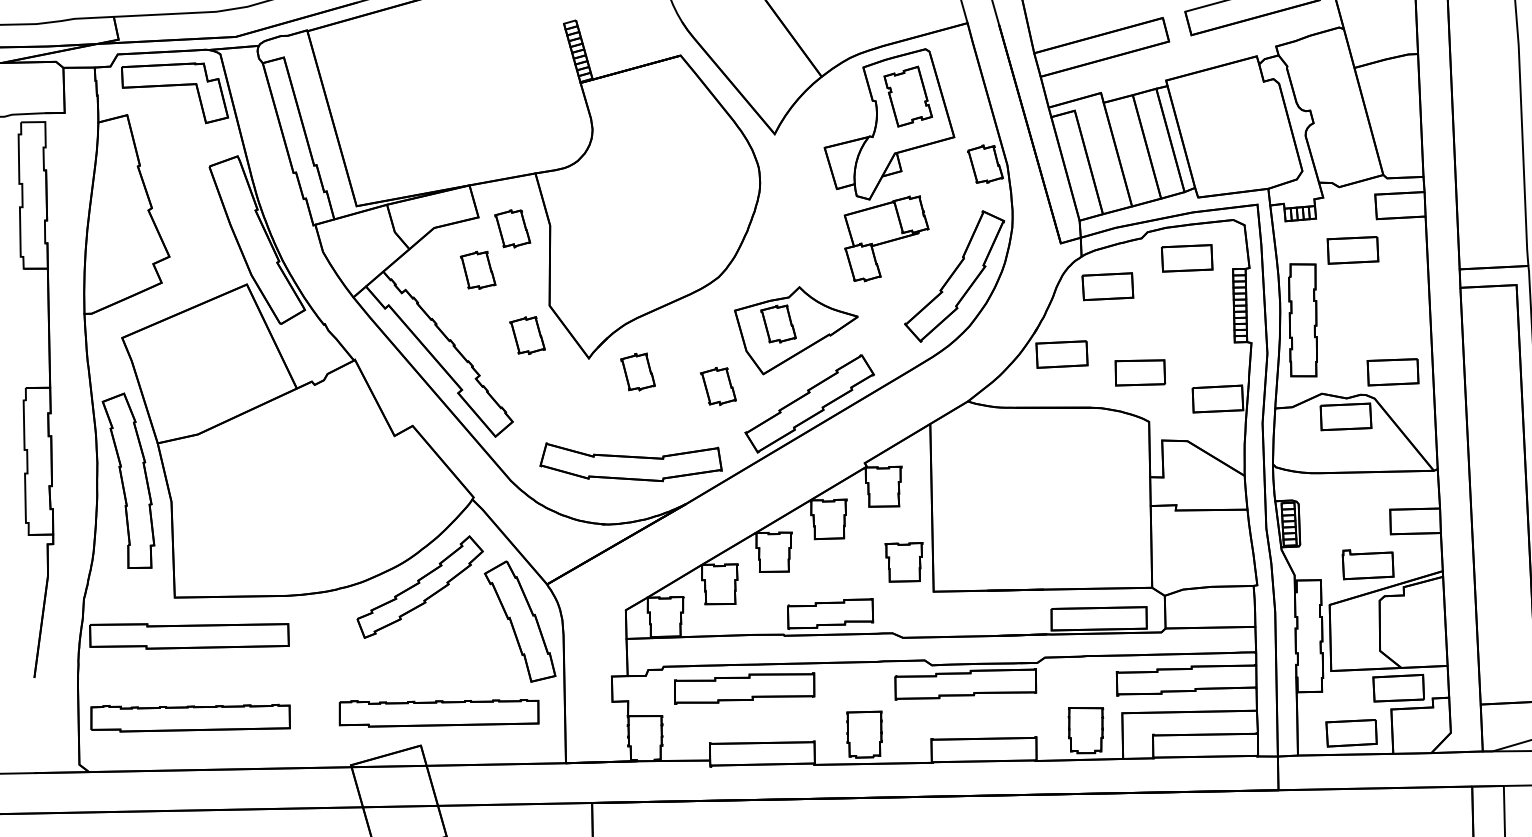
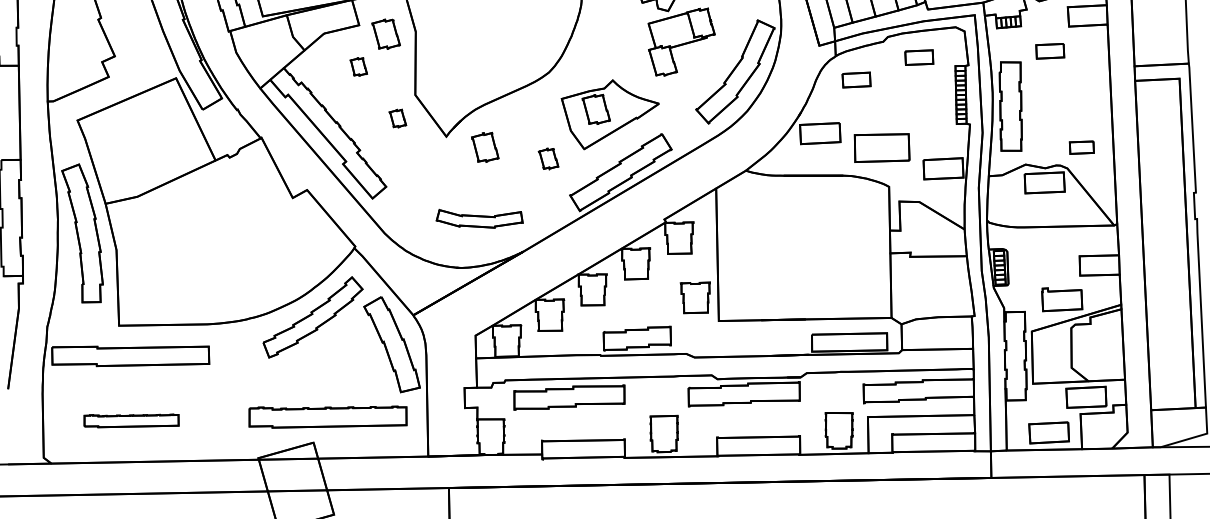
part: (1352, 250) -> (1049, 51), size x0.7
part: (1187, 258) -> (919, 57), size x0.7
part: (477, 269) -> (358, 66), size x0.6
part: (1107, 286) -> (856, 79), size x0.7
part: (527, 335) -> (397, 118), size x0.6
part: (1140, 372) -> (882, 147), size x1.4
part: (1392, 372) -> (1081, 147), size x0.6
part: (717, 386) -> (548, 158), size x0.7
part: (630, 462) -> (479, 218), size x0.6
part: (190, 717) -> (131, 420), size x0.6

